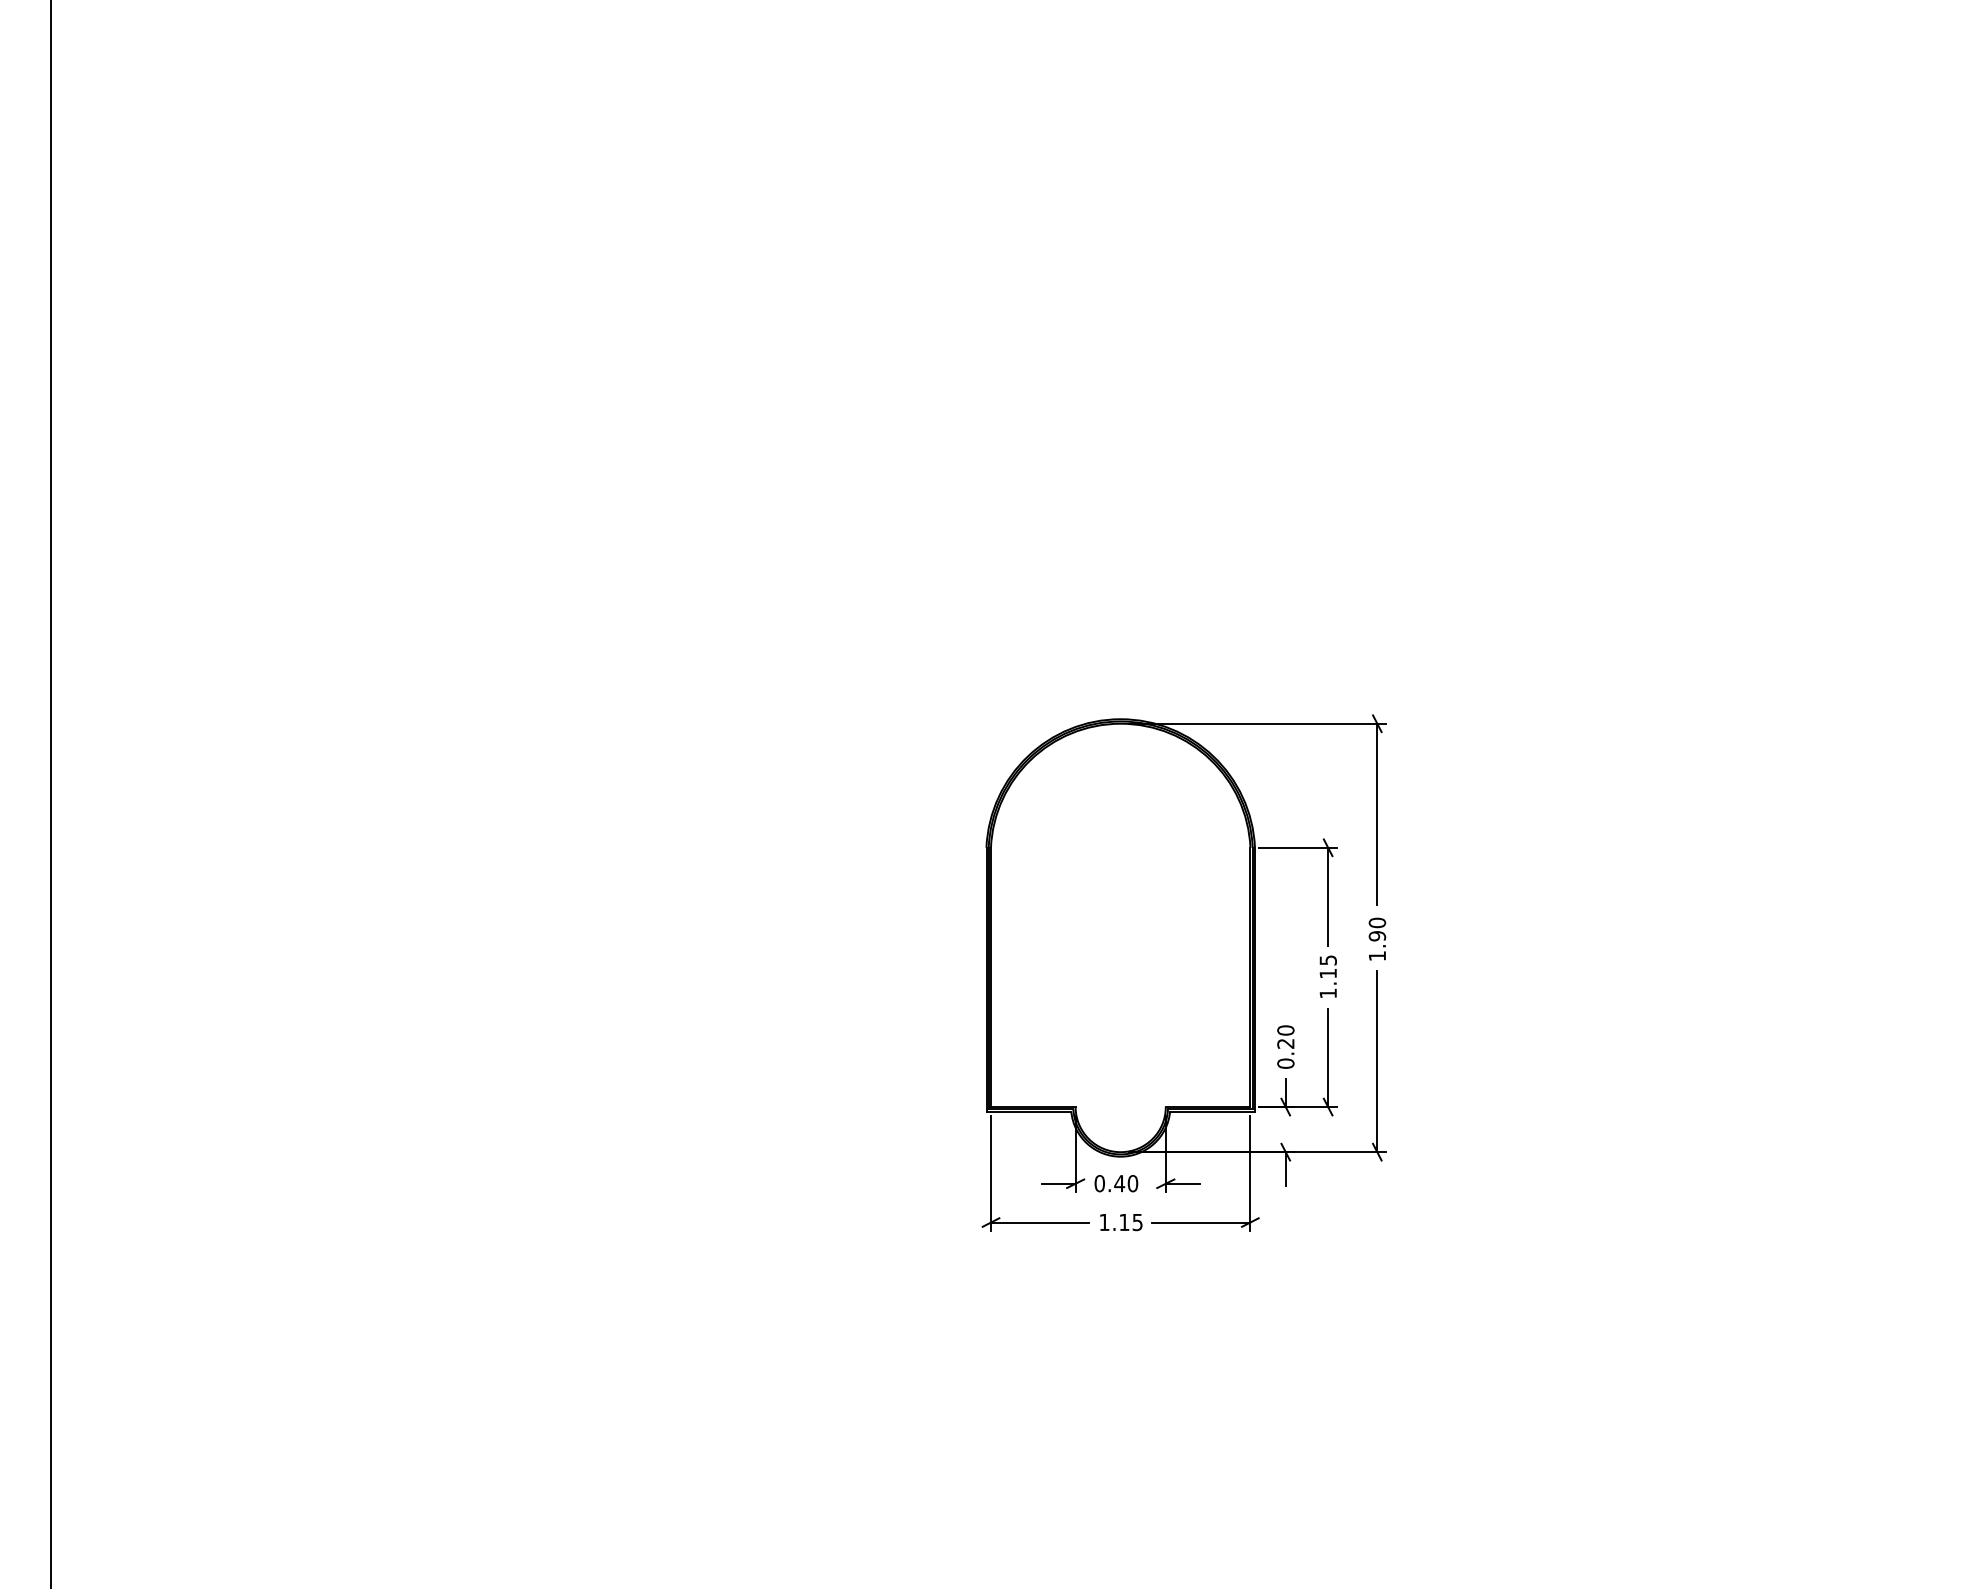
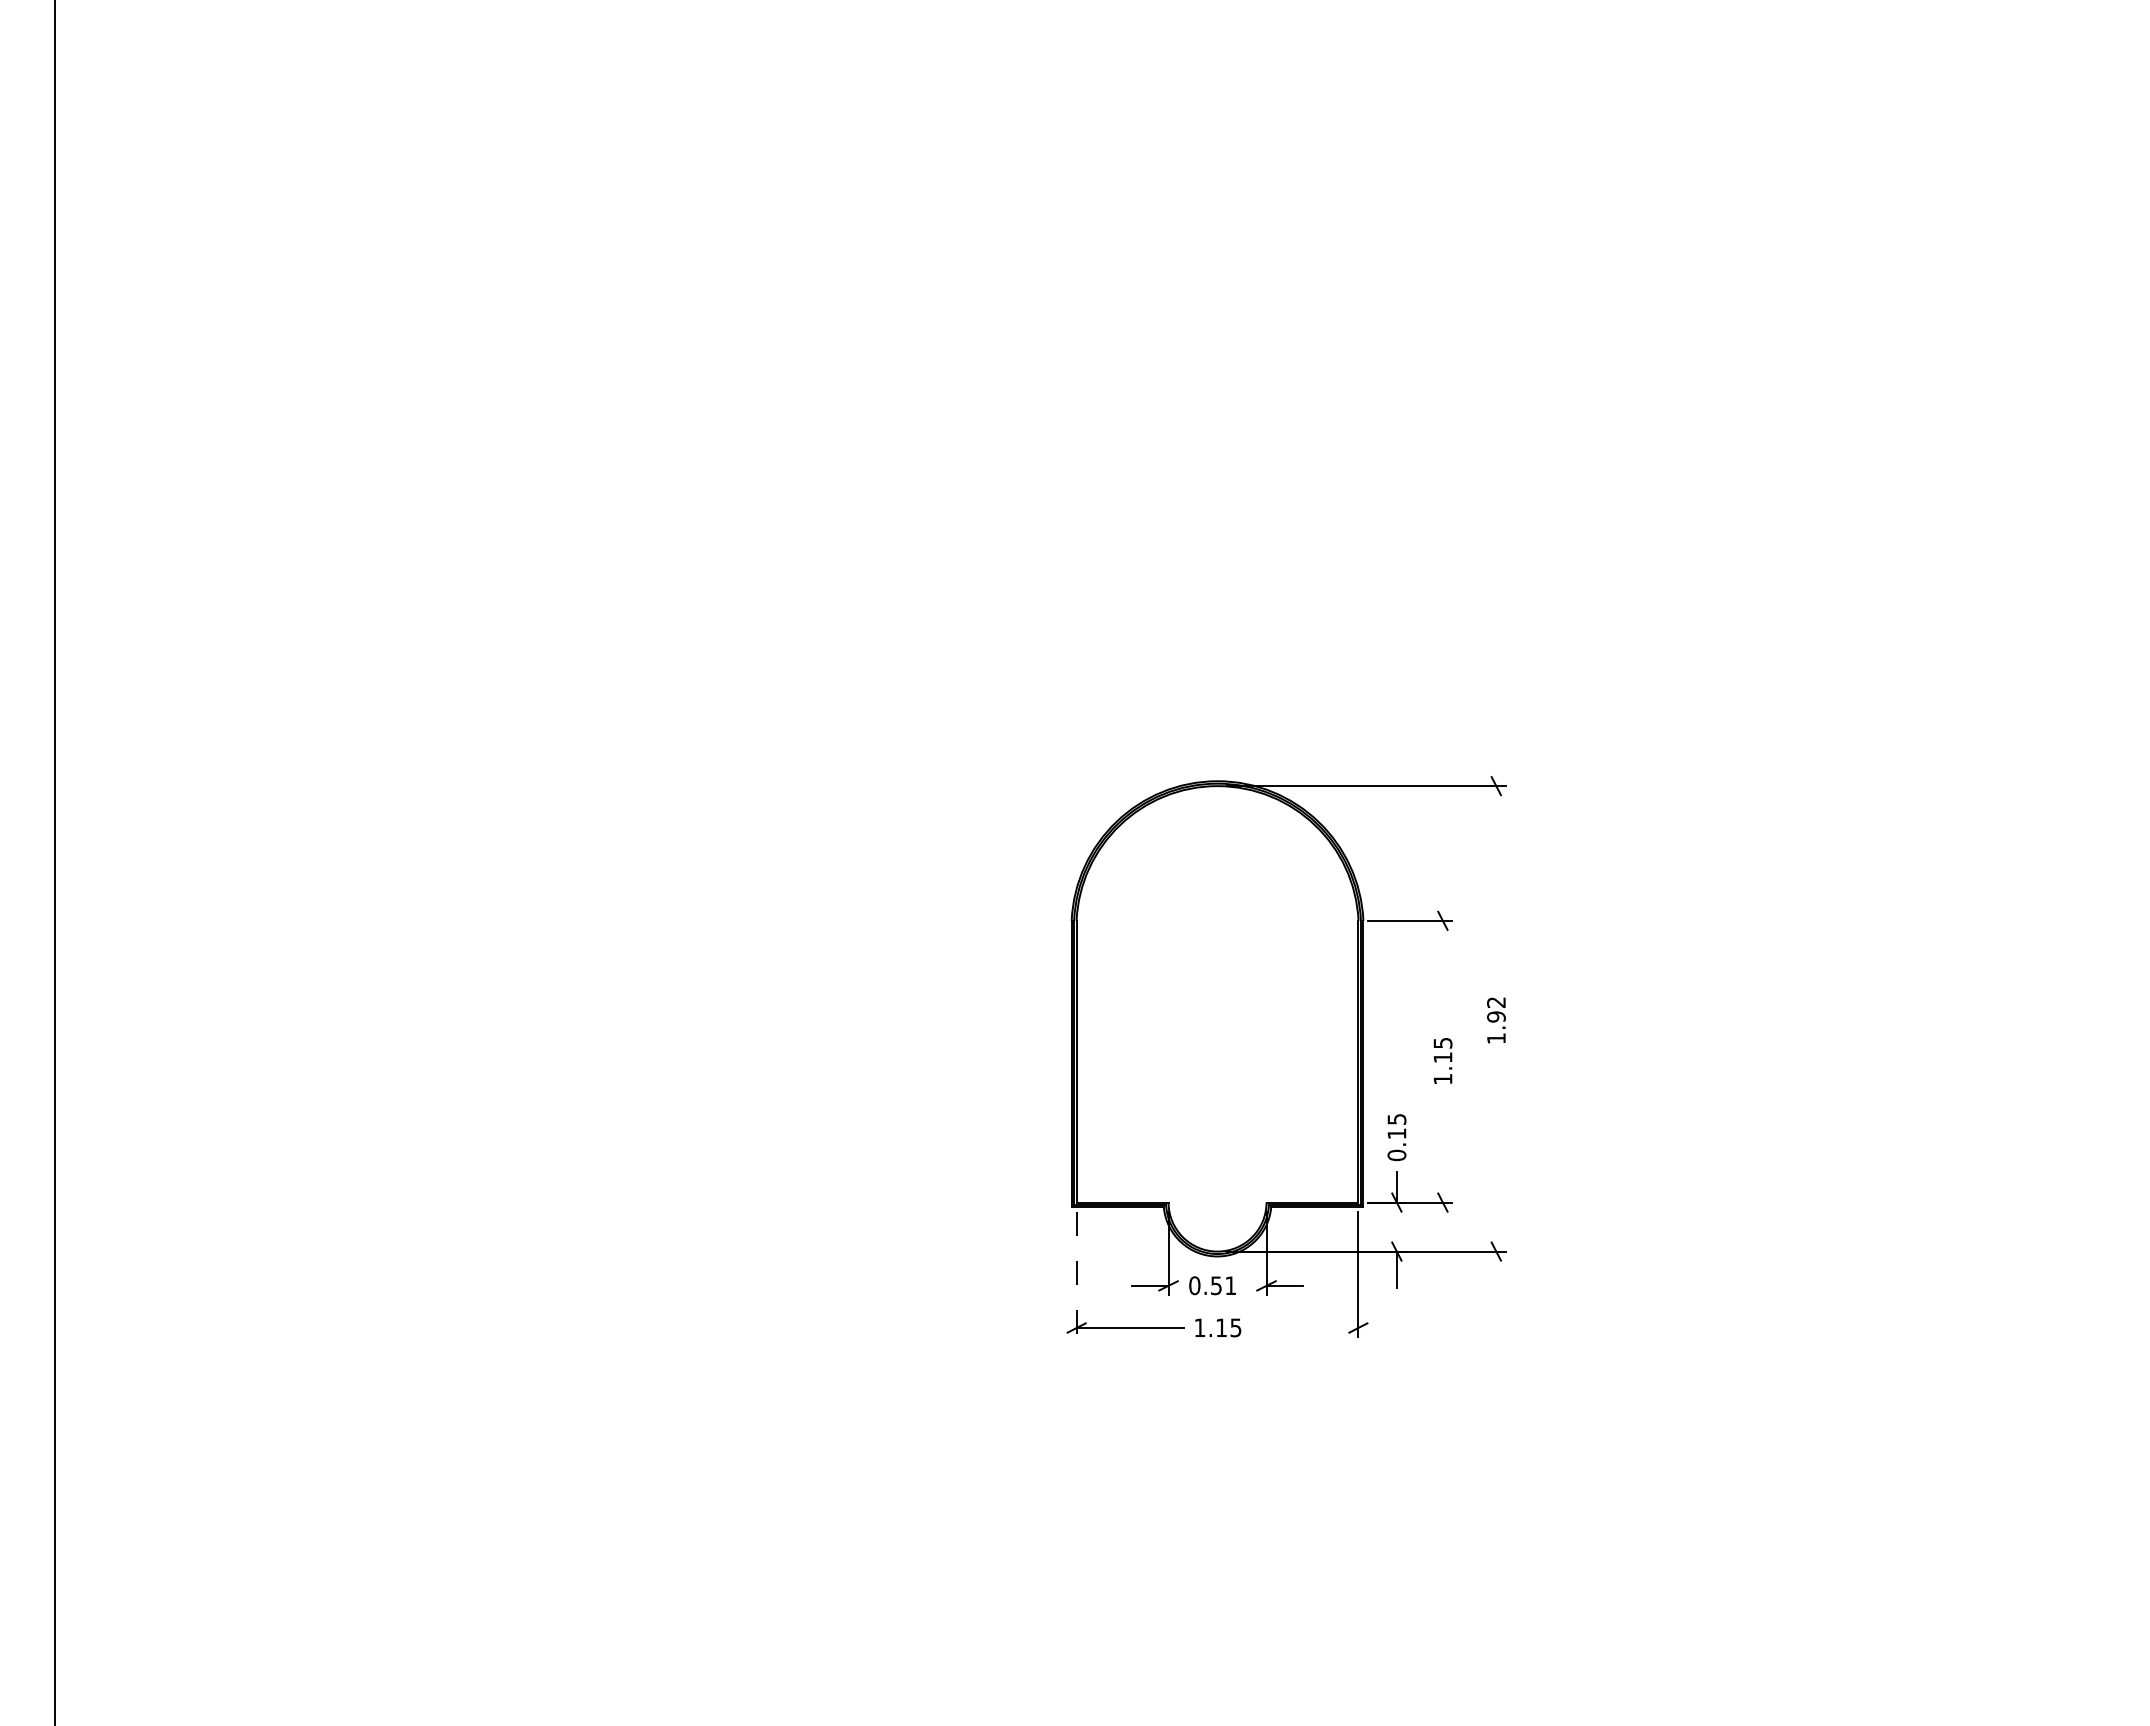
line: (1377, 814) -> (1496, 884), removed
line: (1327, 896) -> (1442, 973), removed
text: (1377, 922) -> (1496, 1002), 1.90 -> 1.92
text: (1285, 1037) -> (1396, 1126), 0.20 -> 0.15
line: (1327, 1057) -> (1442, 1148), removed
line: (1377, 1061) -> (1496, 1153), removed
line: (990, 1173) -> (1076, 1274), solid -> dashed
text: (1126, 1183) -> (1223, 1285), 0.40 -> 0.51
line: (1200, 1222) -> (1304, 1328), removed

